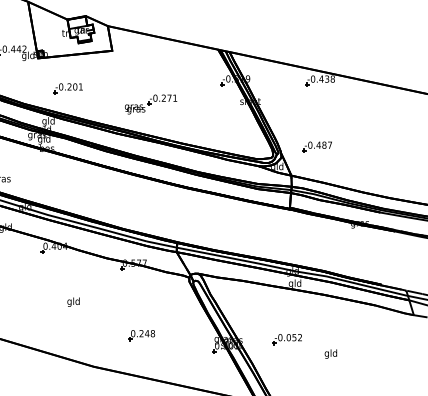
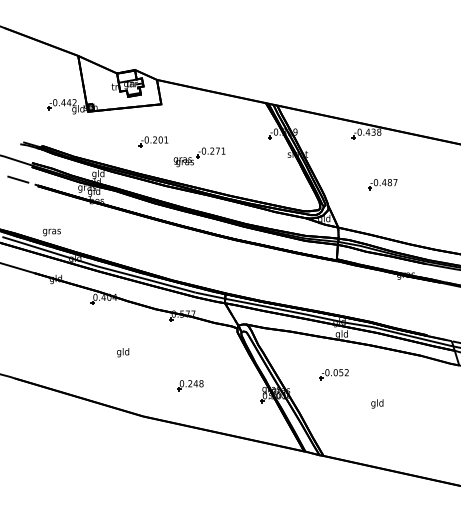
part: (67, 88) -> (153, 141), moved
part: (316, 147) -> (382, 184), moved
part: (286, 339) -> (333, 374), moved

